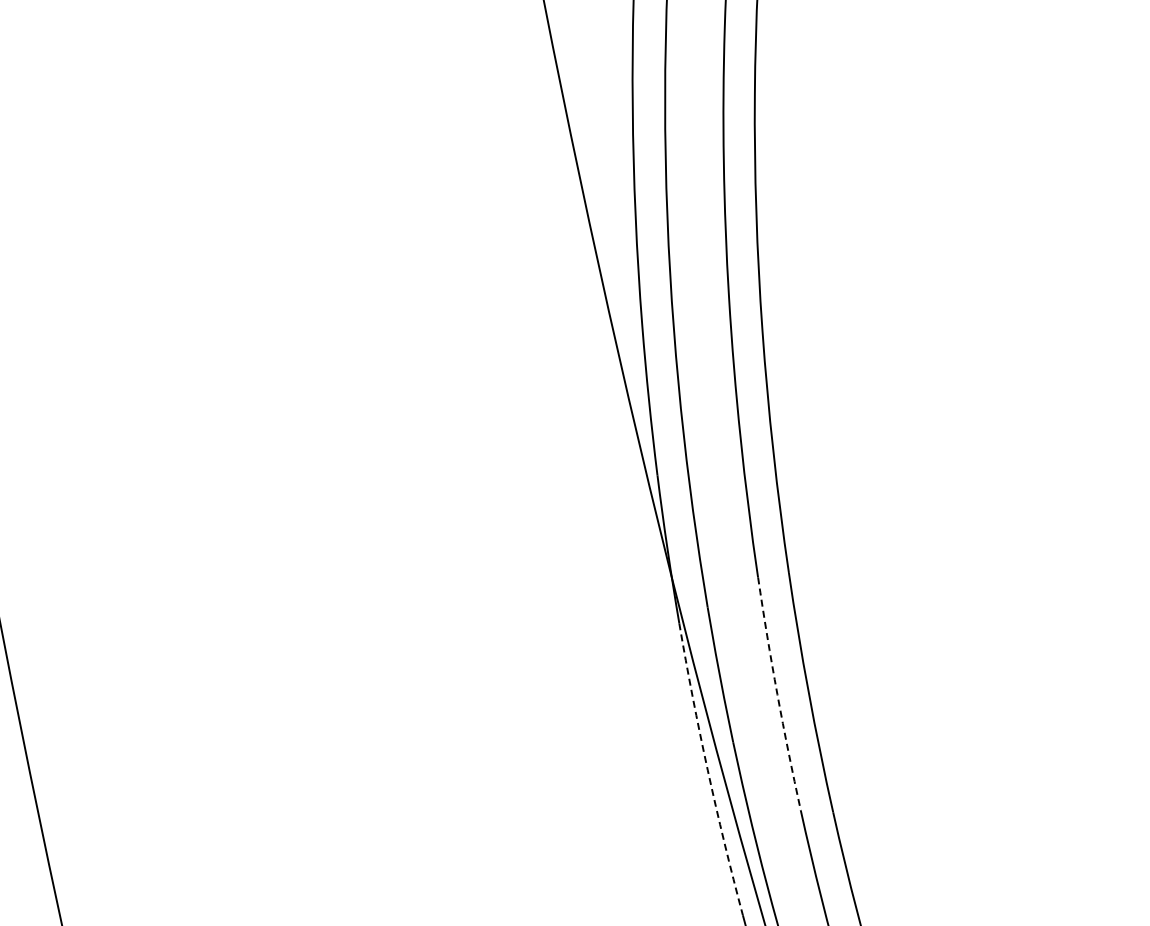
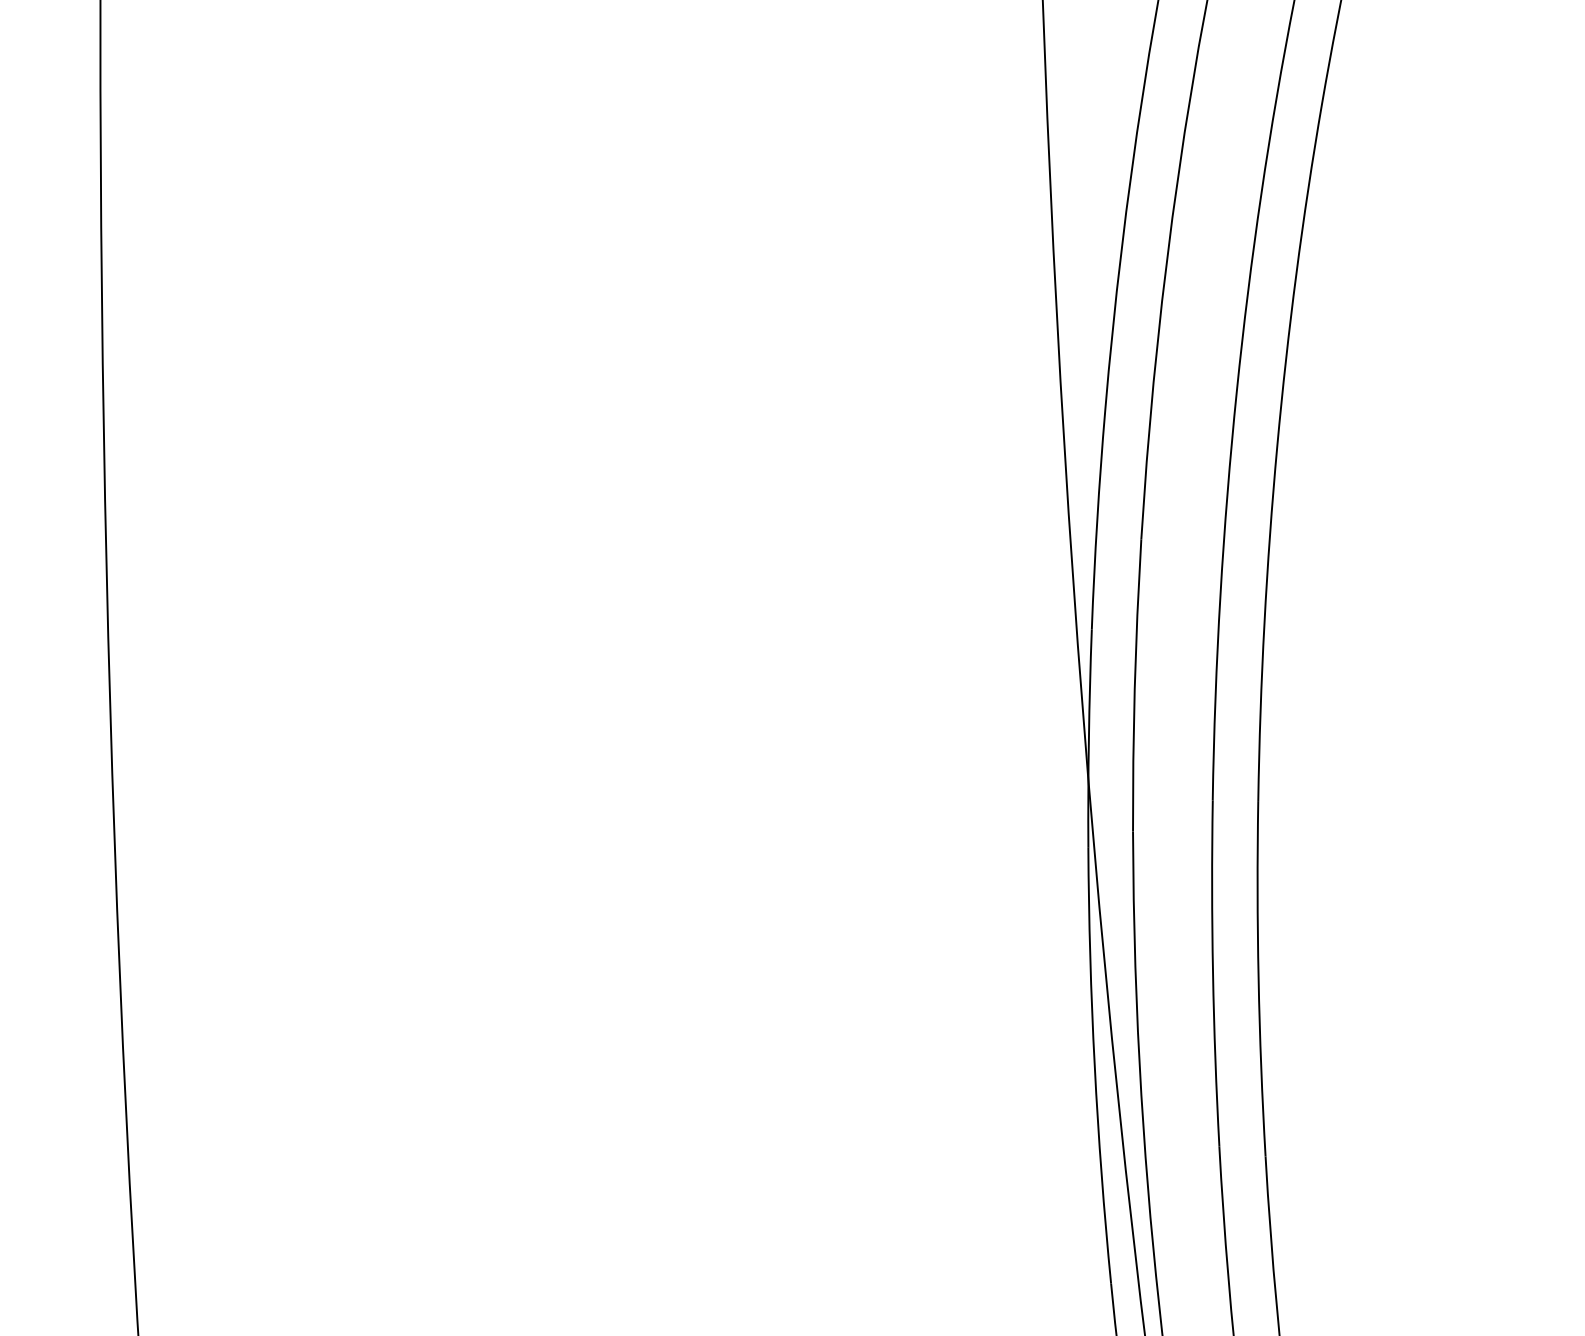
arc: (777, 694) -> (1213, 973), dashed -> solid
arc: (707, 770) -> (1094, 1066), dashed -> solid

